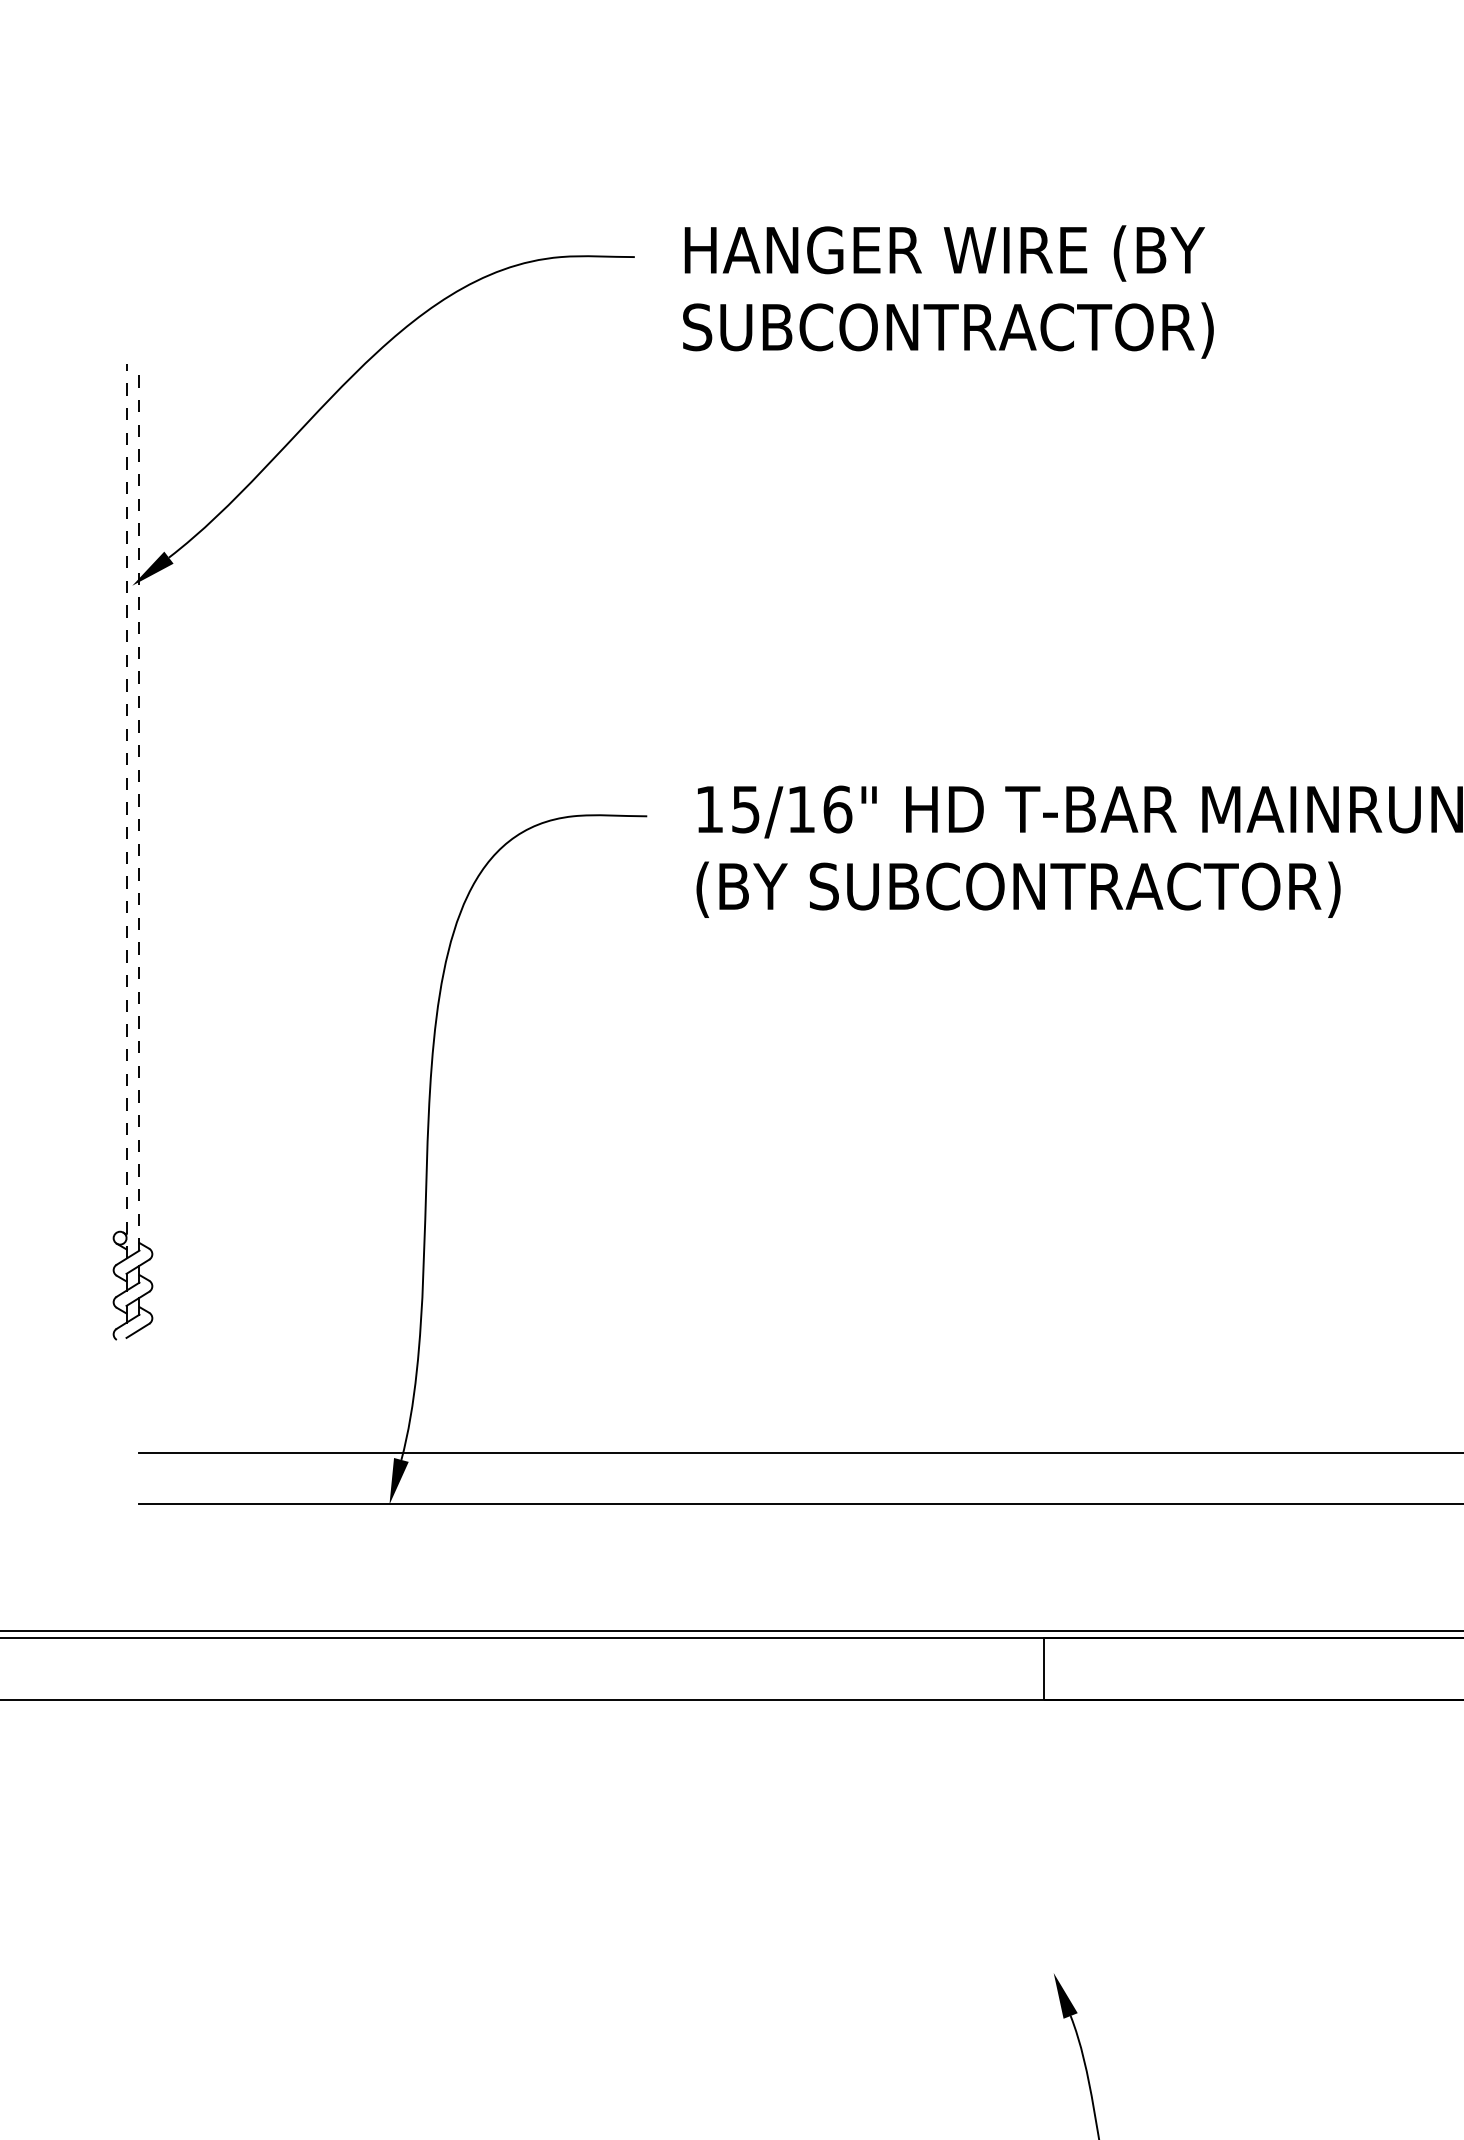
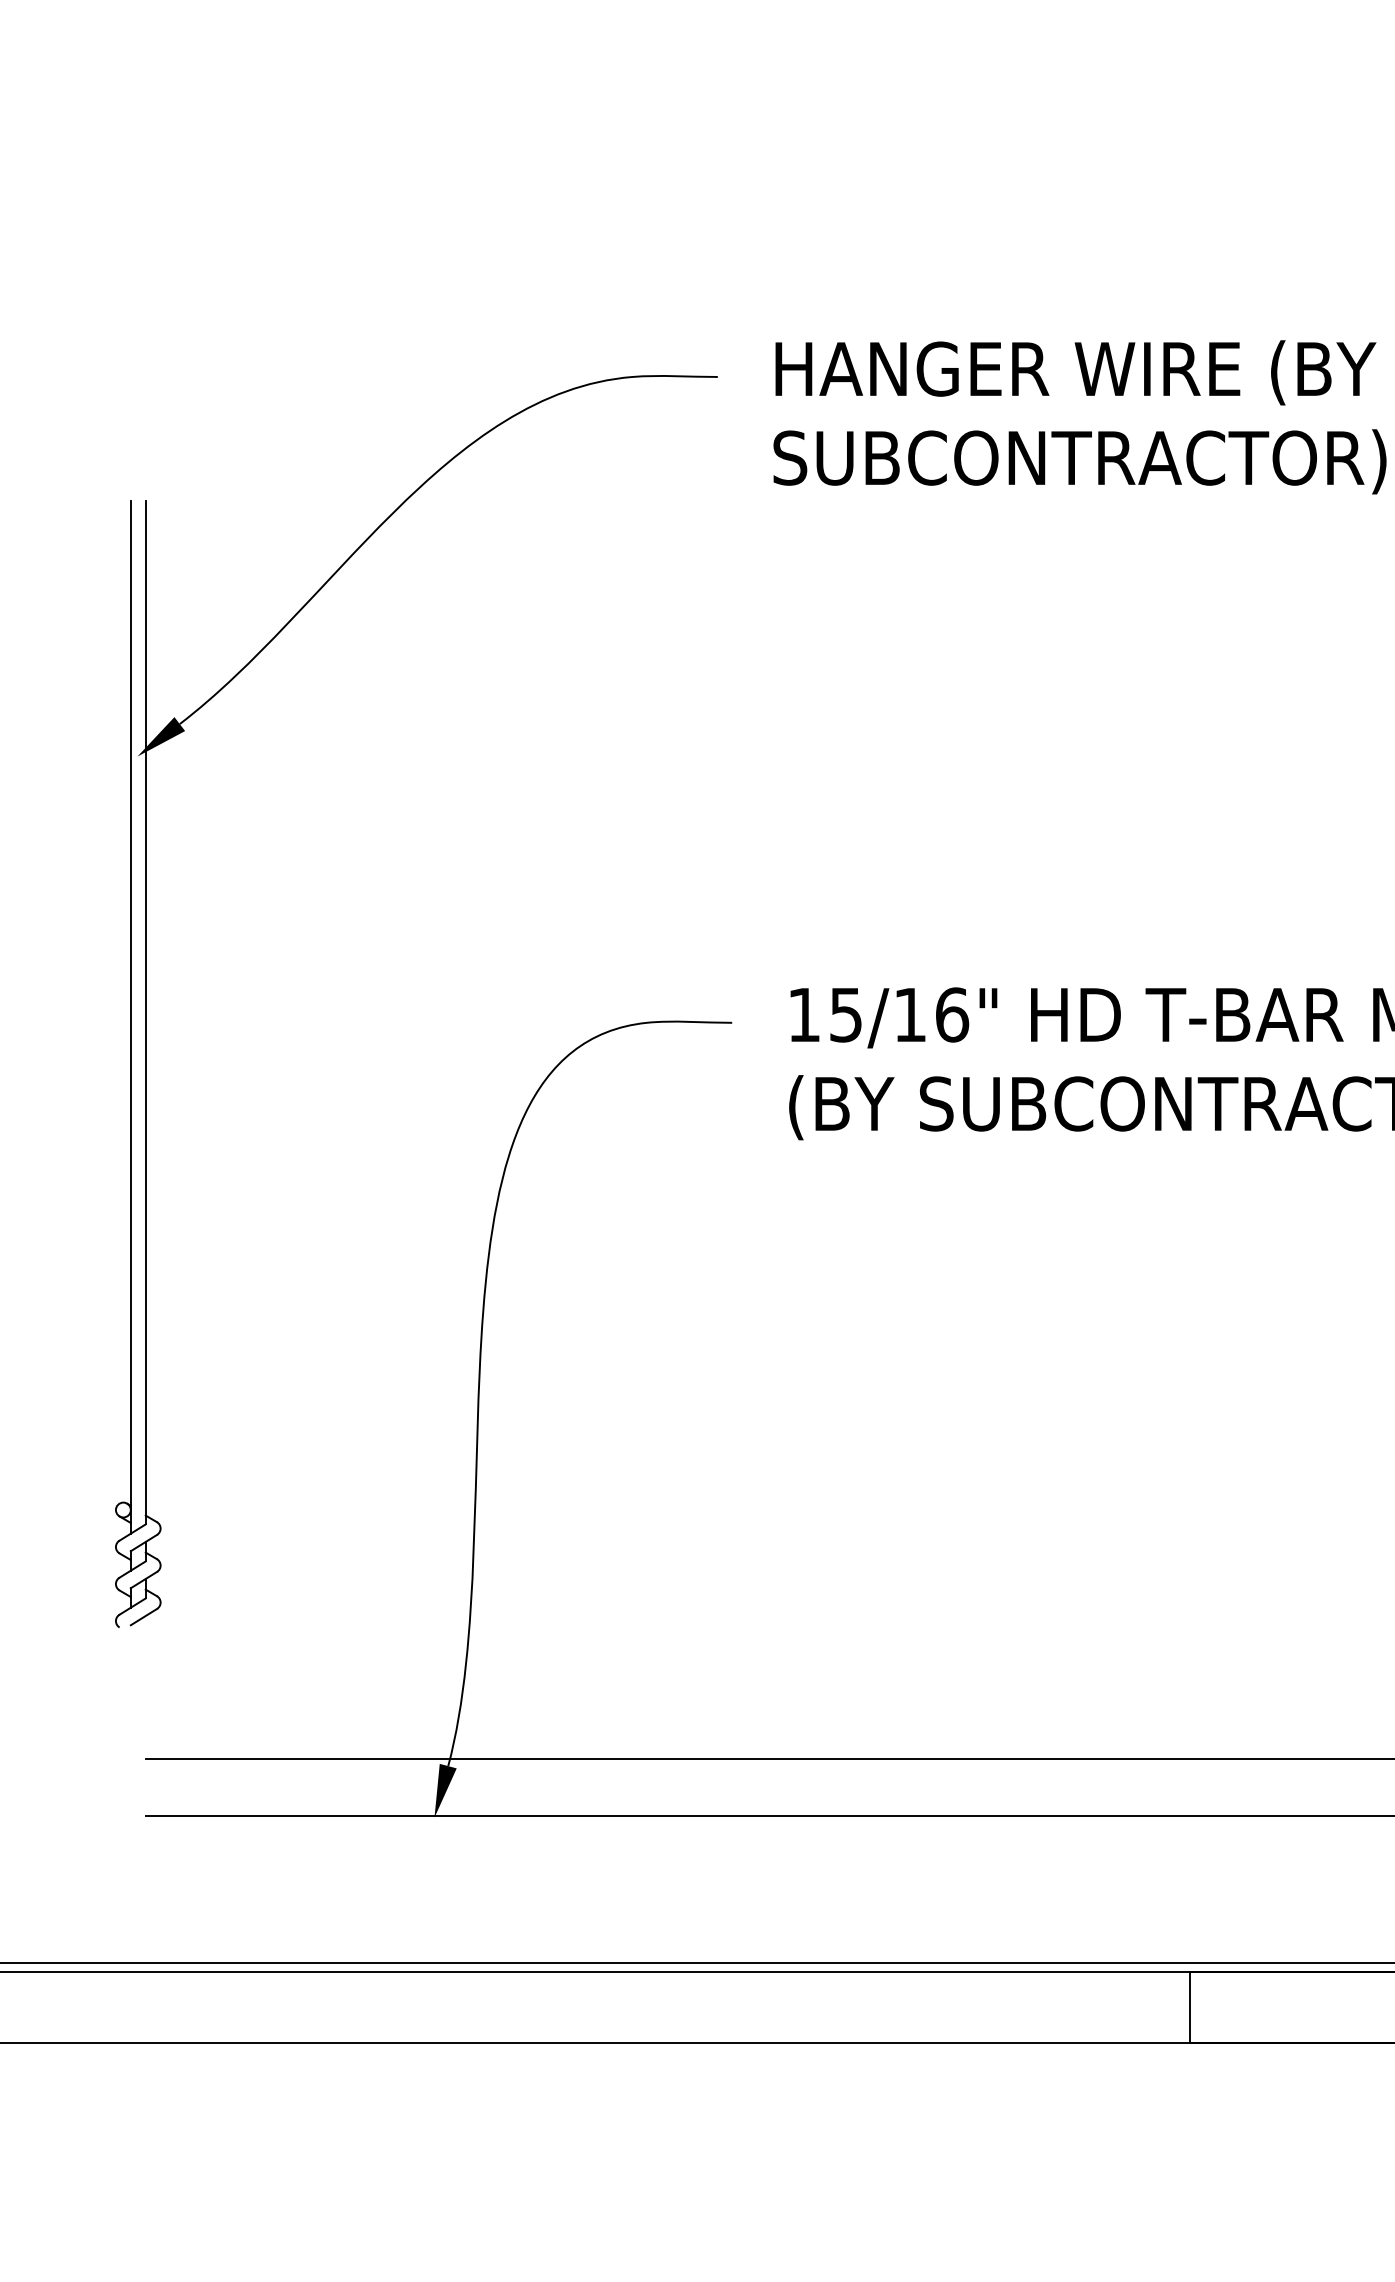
line: (139, 807) -> (145, 1012), dashed -> solid
line: (126, 811) -> (130, 1017), dashed -> solid

